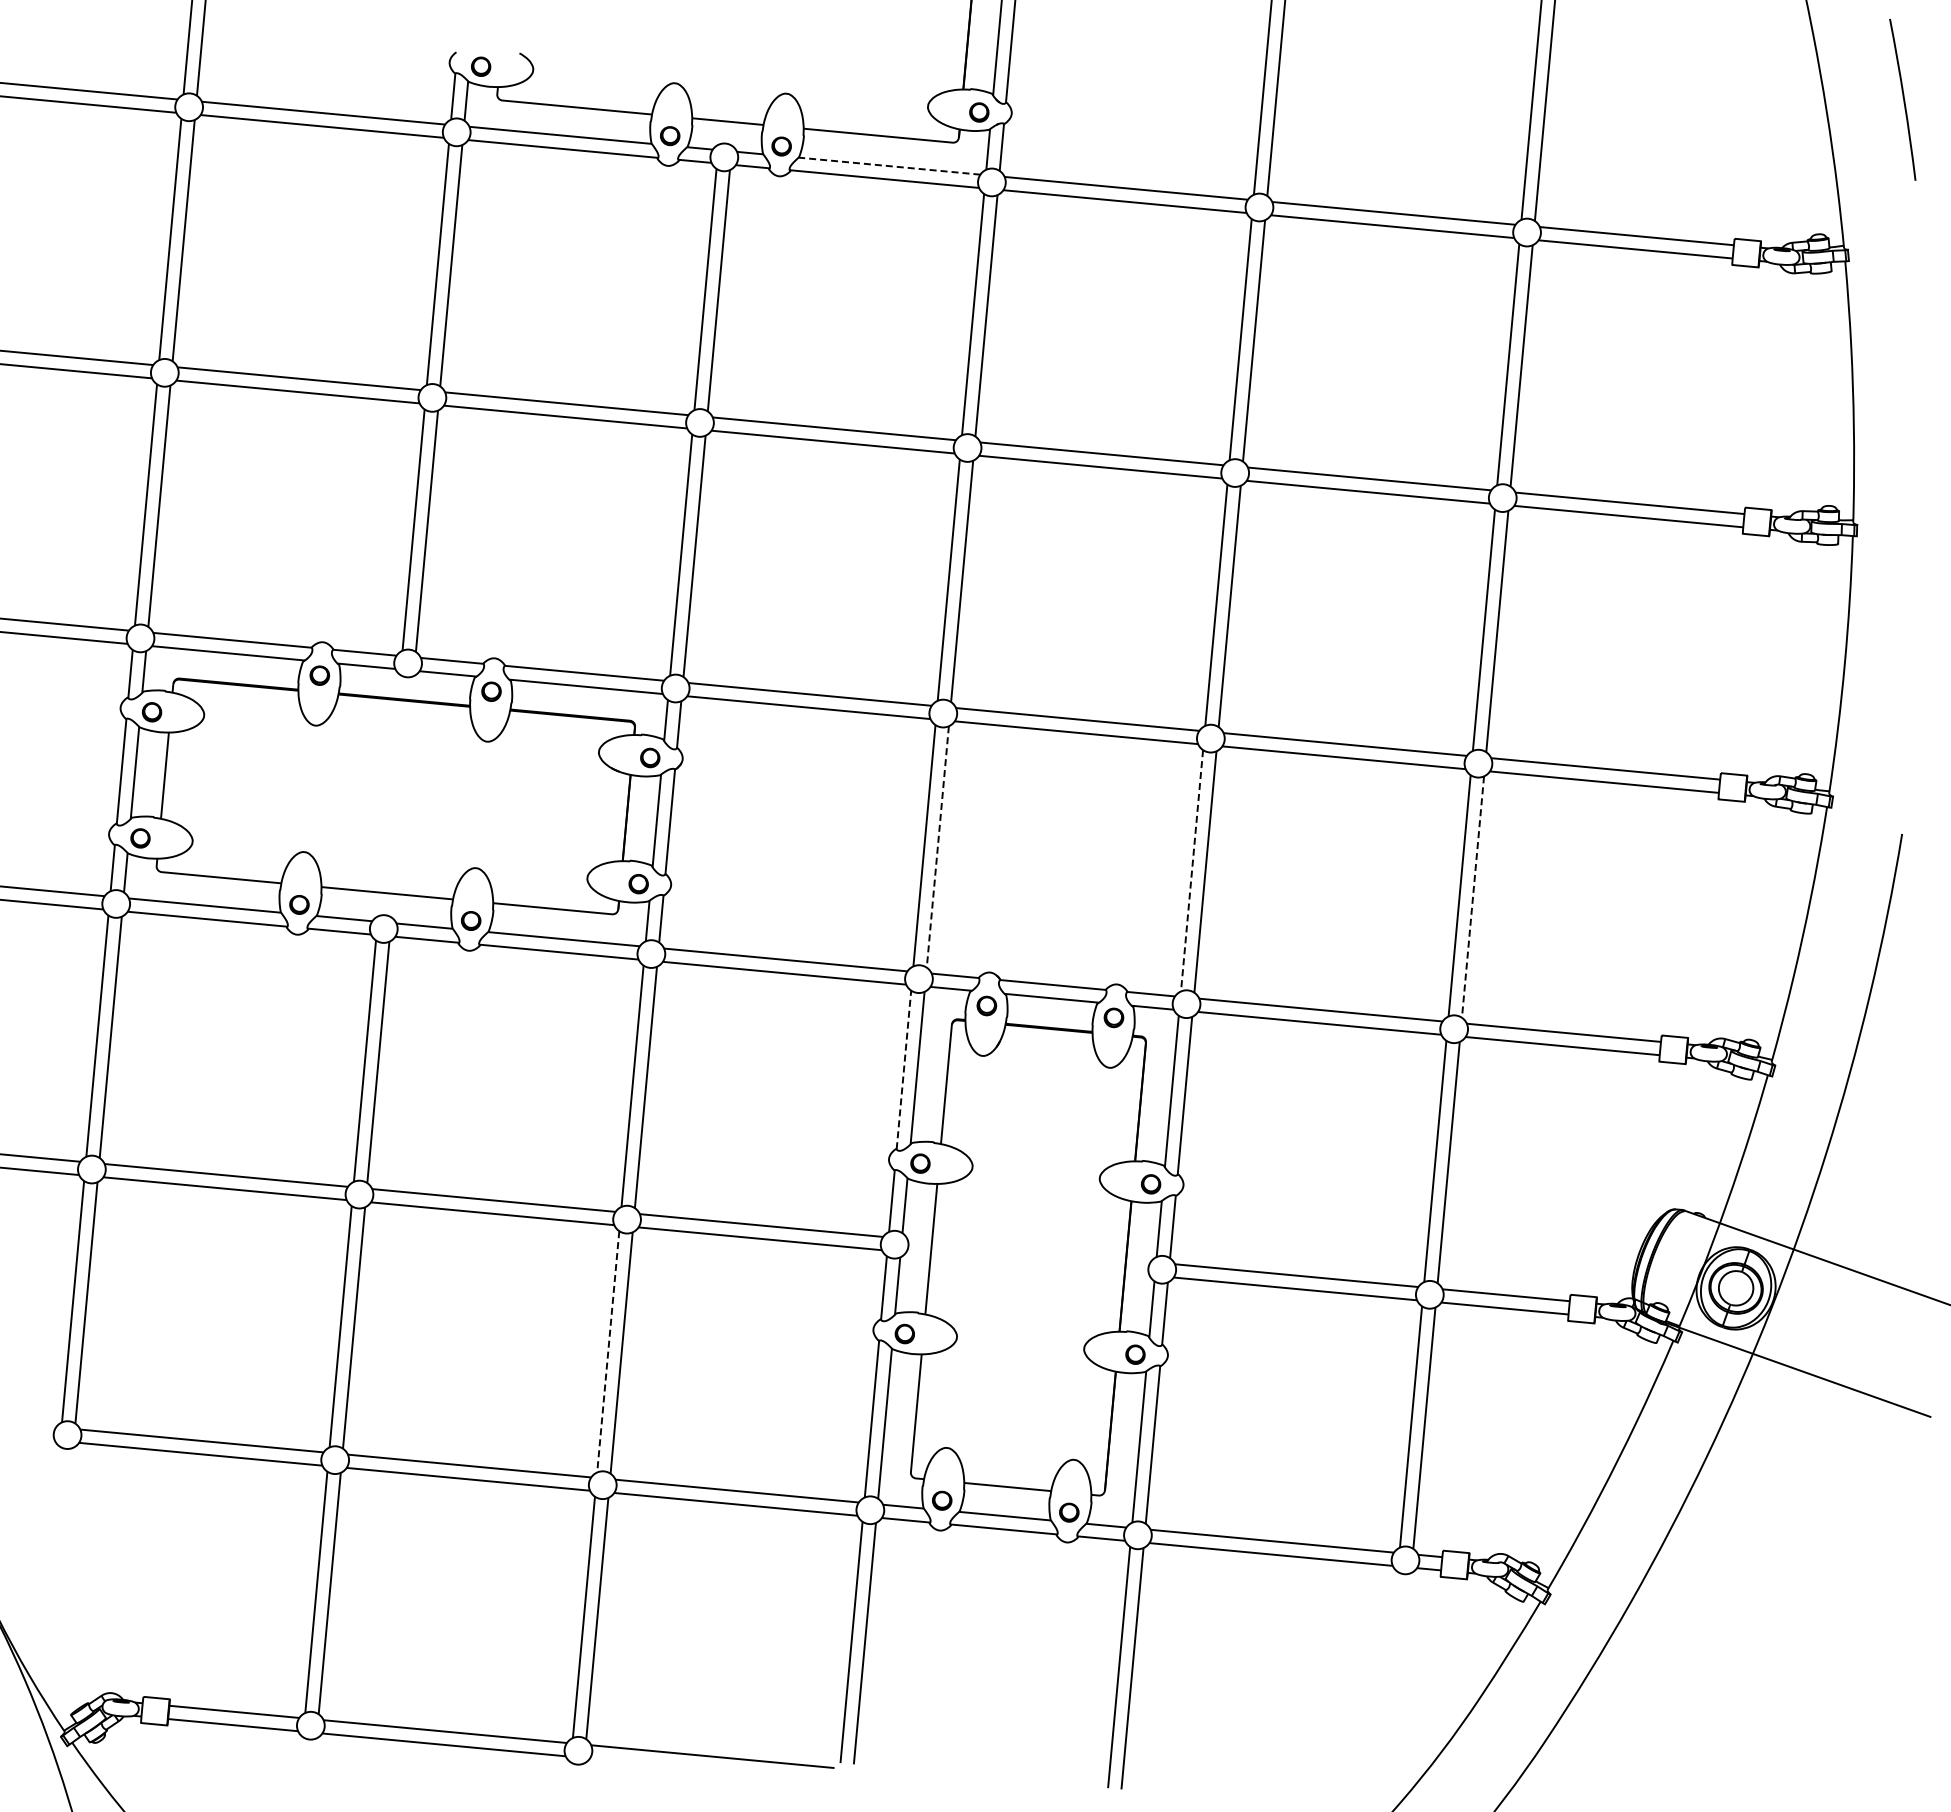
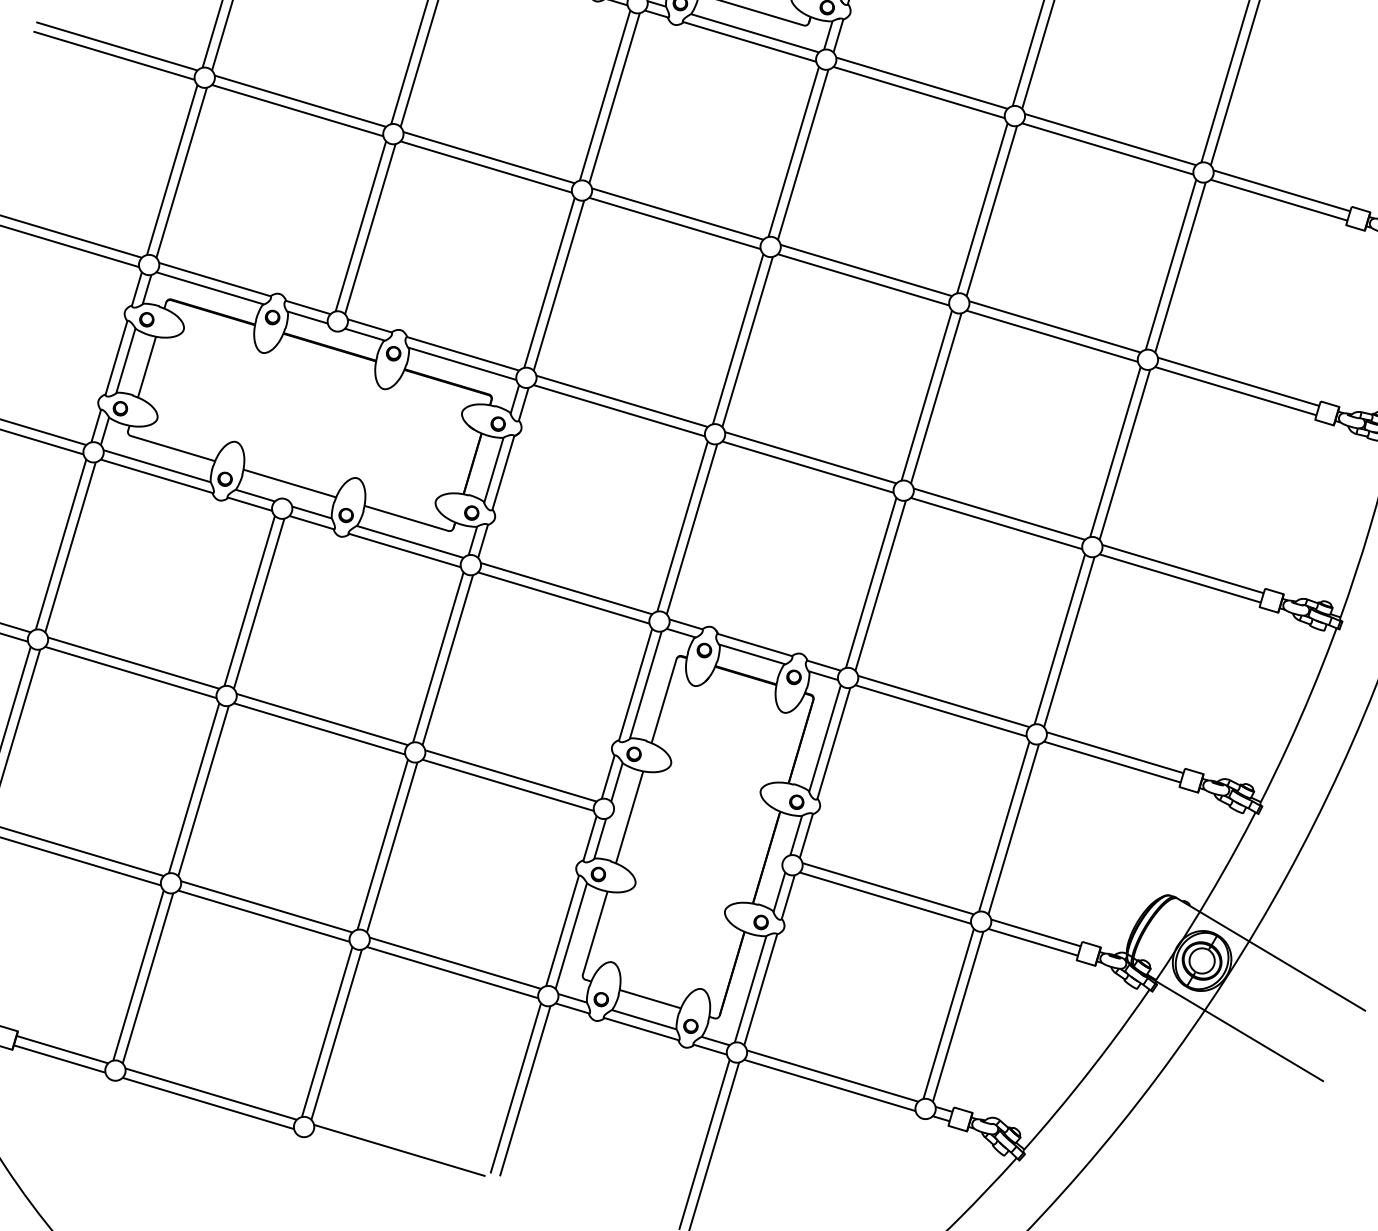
line: (888, 166) -> (754, 33), dashed -> solid
line: (937, 847) -> (691, 529), dashed -> solid
line: (1192, 871) -> (871, 583), dashed -> solid
line: (1472, 897) -> (1068, 642), dashed -> solid
line: (903, 1069) -> (635, 684), dashed -> solid
line: (608, 1352) -> (382, 845), dashed -> solid

